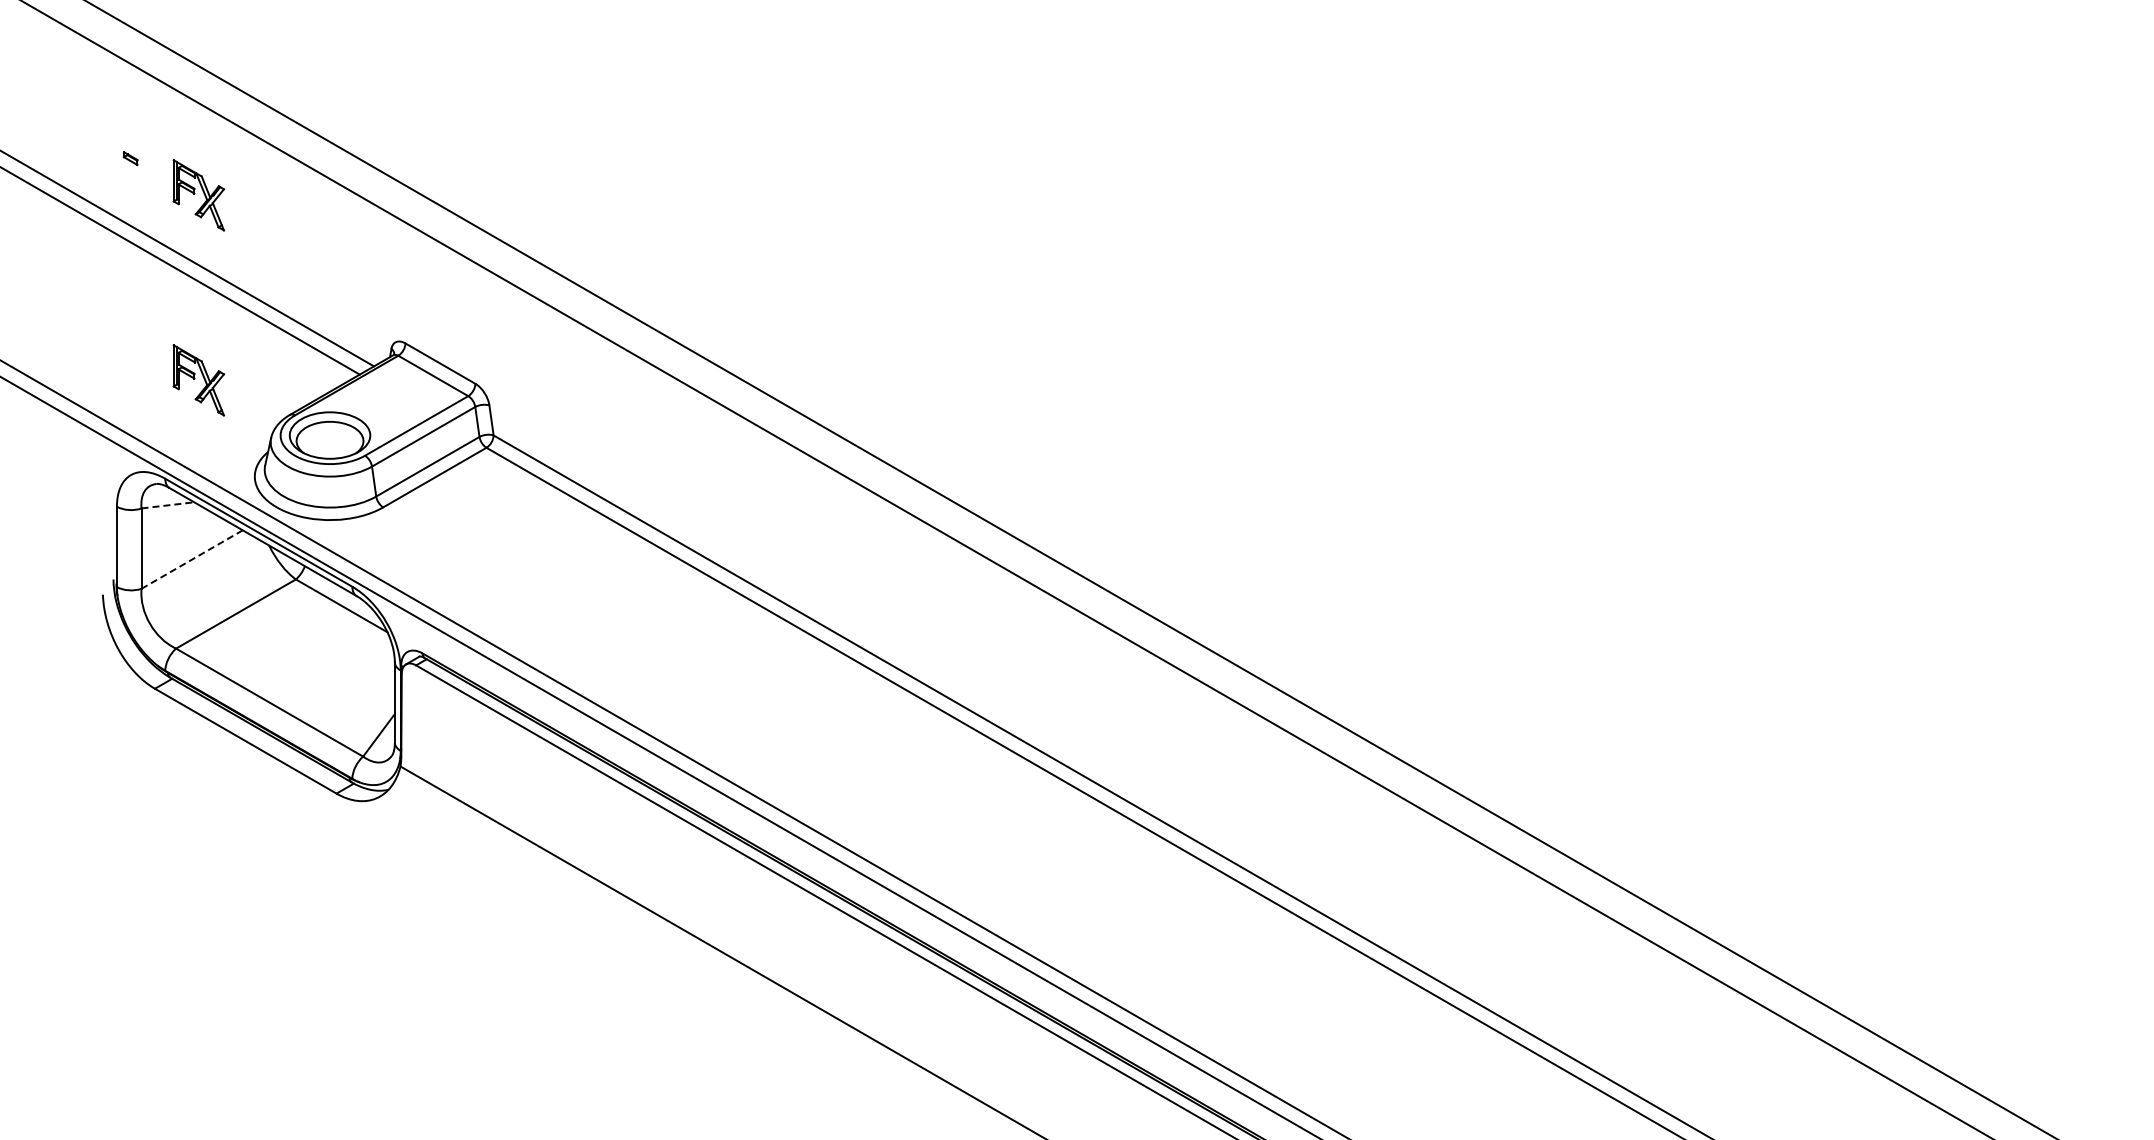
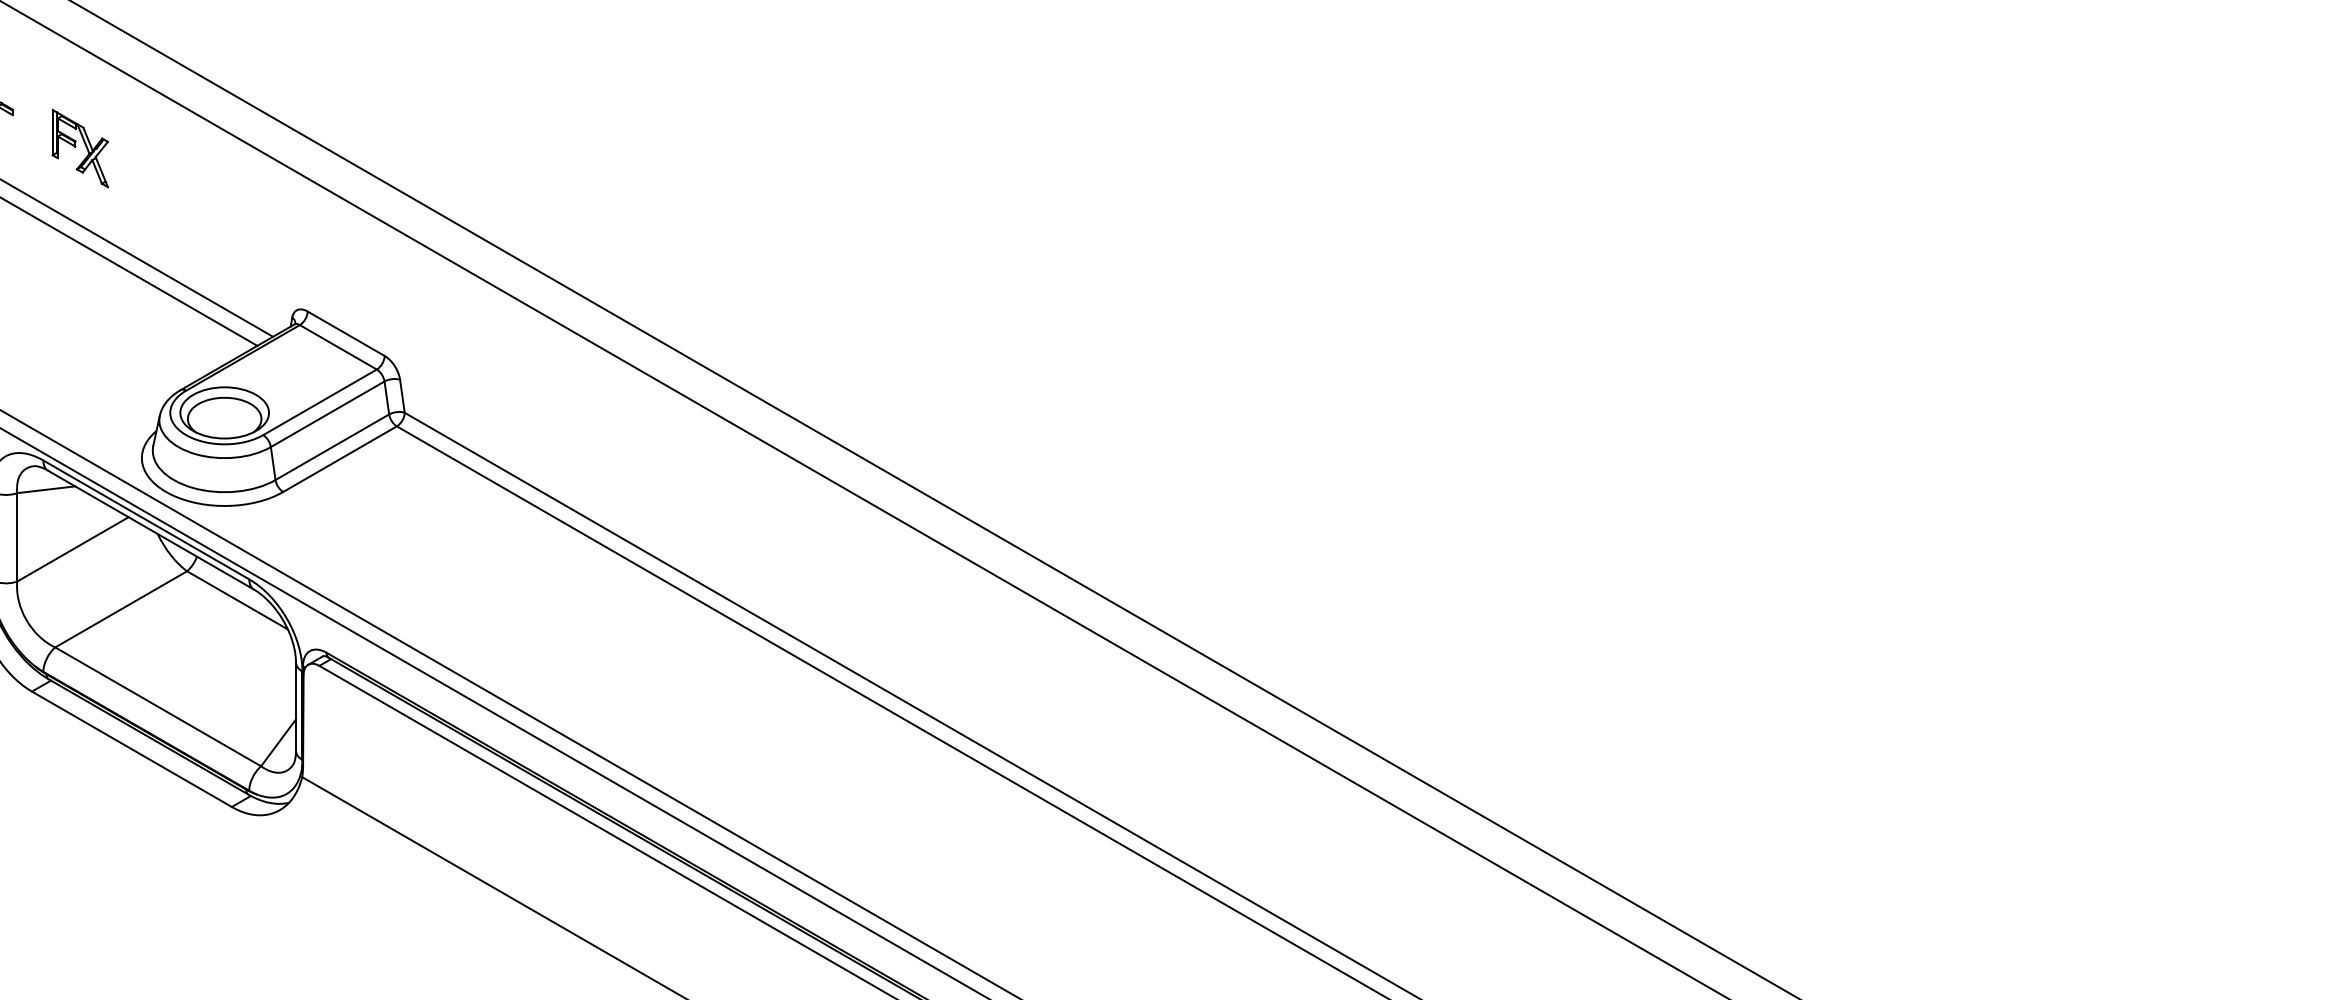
part: (198, 380) -> (79, 352), removed
line: (167, 505) -> (45, 489), dashed -> solid
line: (191, 559) -> (72, 549), dashed -> solid

